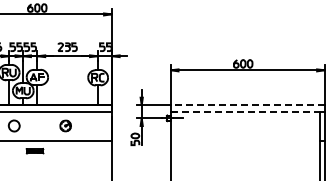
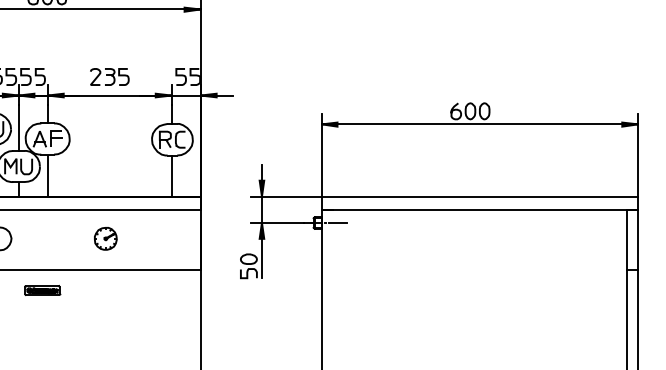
line: (247, 105) -> (479, 196), dashed -> solid
line: (248, 111) -> (481, 209), dashed -> solid

